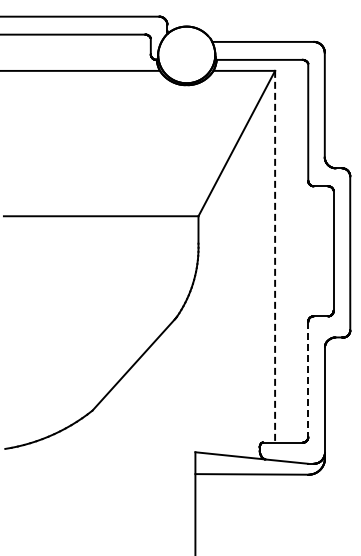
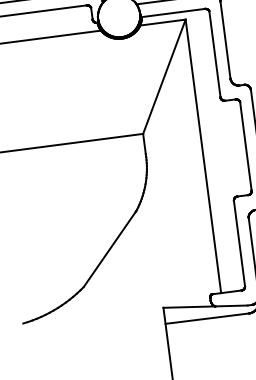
line: (275, 256) -> (203, 156), dashed -> solid
line: (308, 379) -> (239, 243), dashed -> solid

